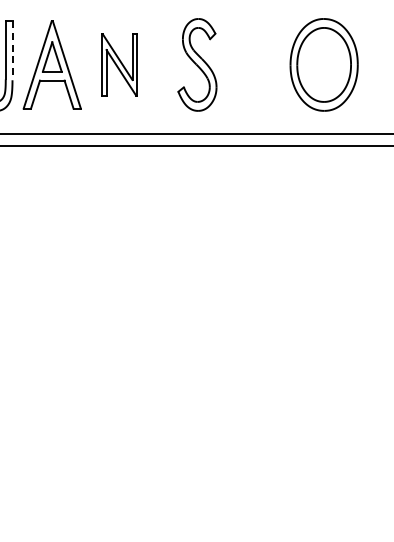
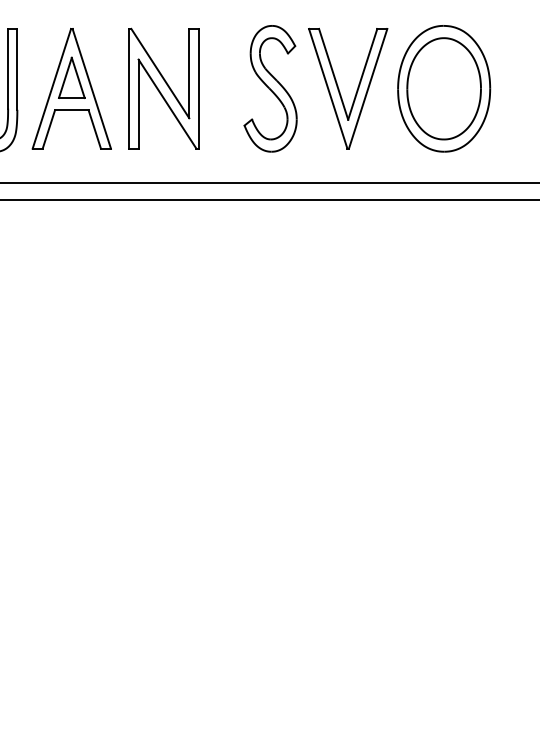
line: (12, 50) -> (17, 69), dashed -> solid
part: (119, 64) -> (163, 88), size x1.43
part: (253, 64) -> (347, 88), added

